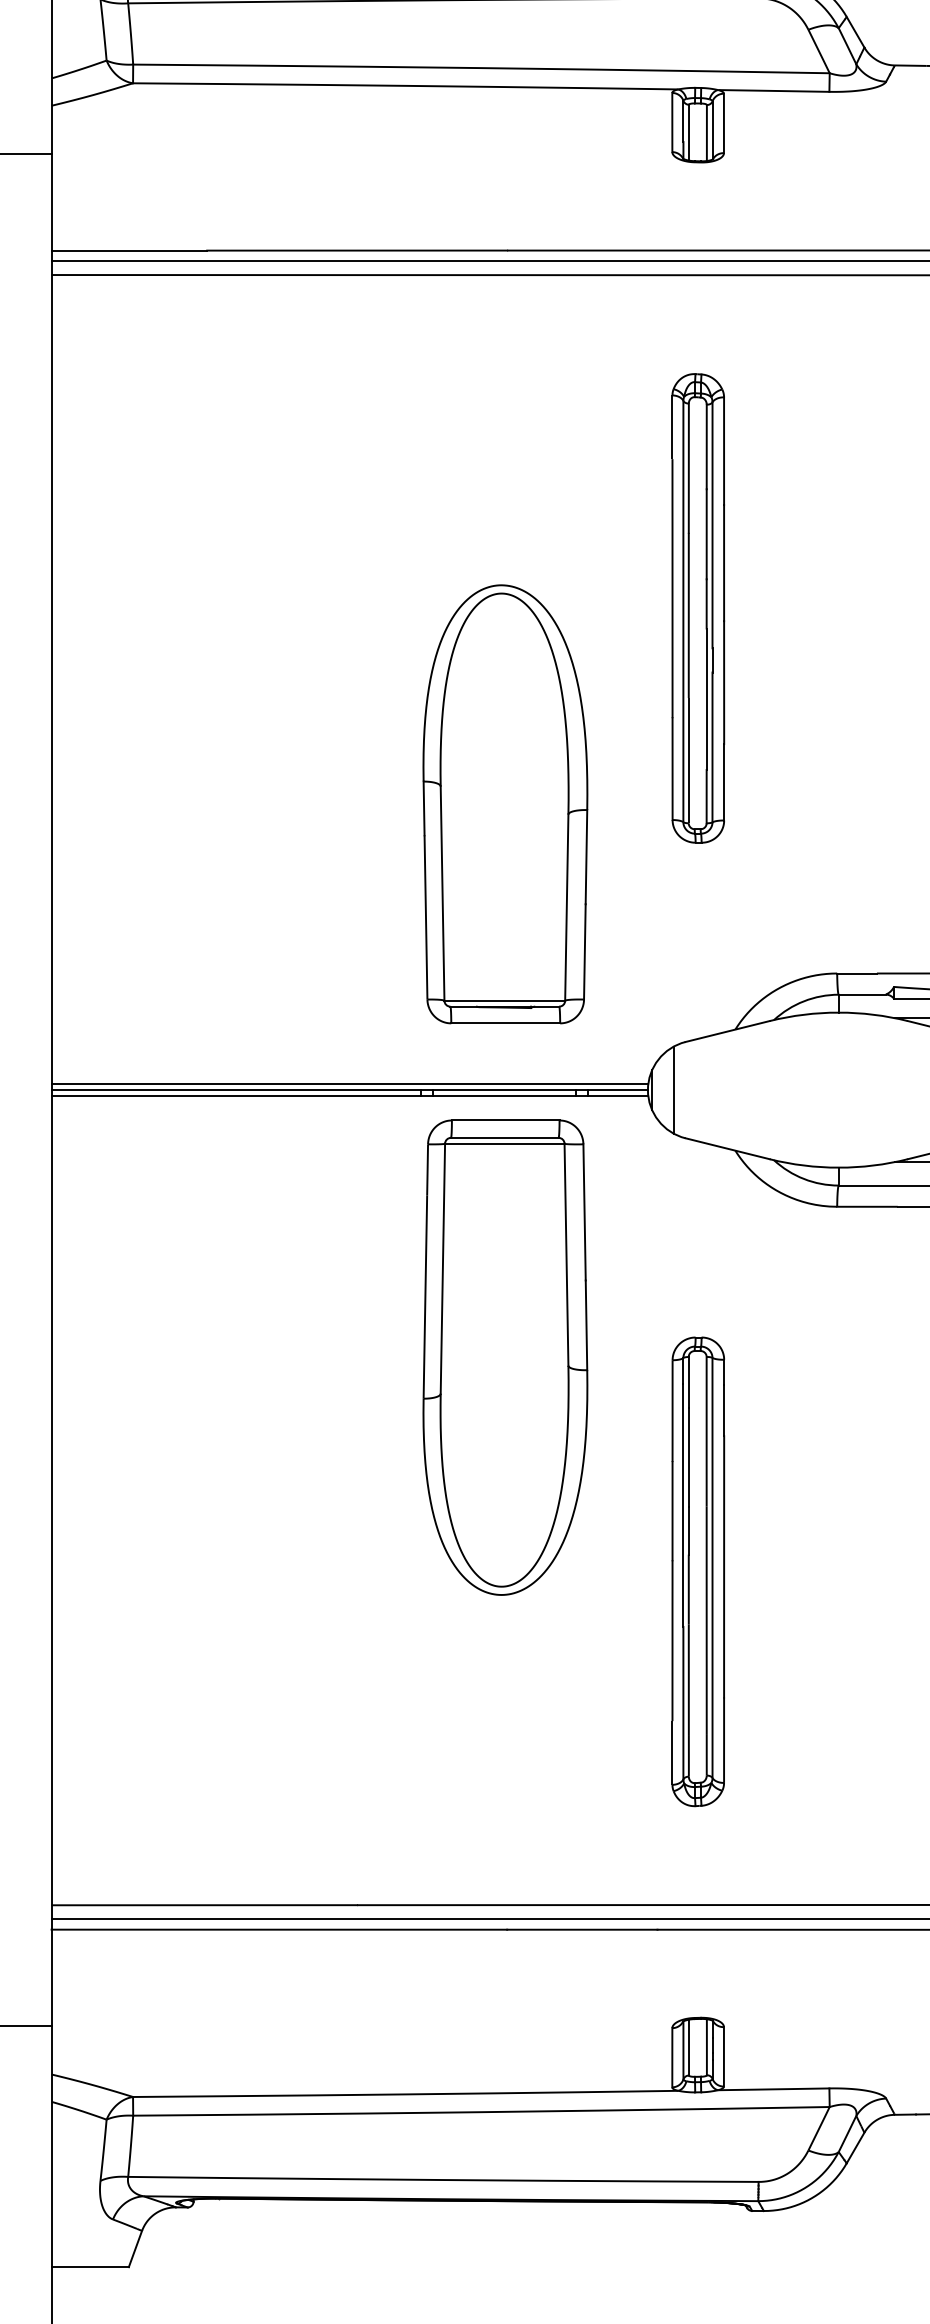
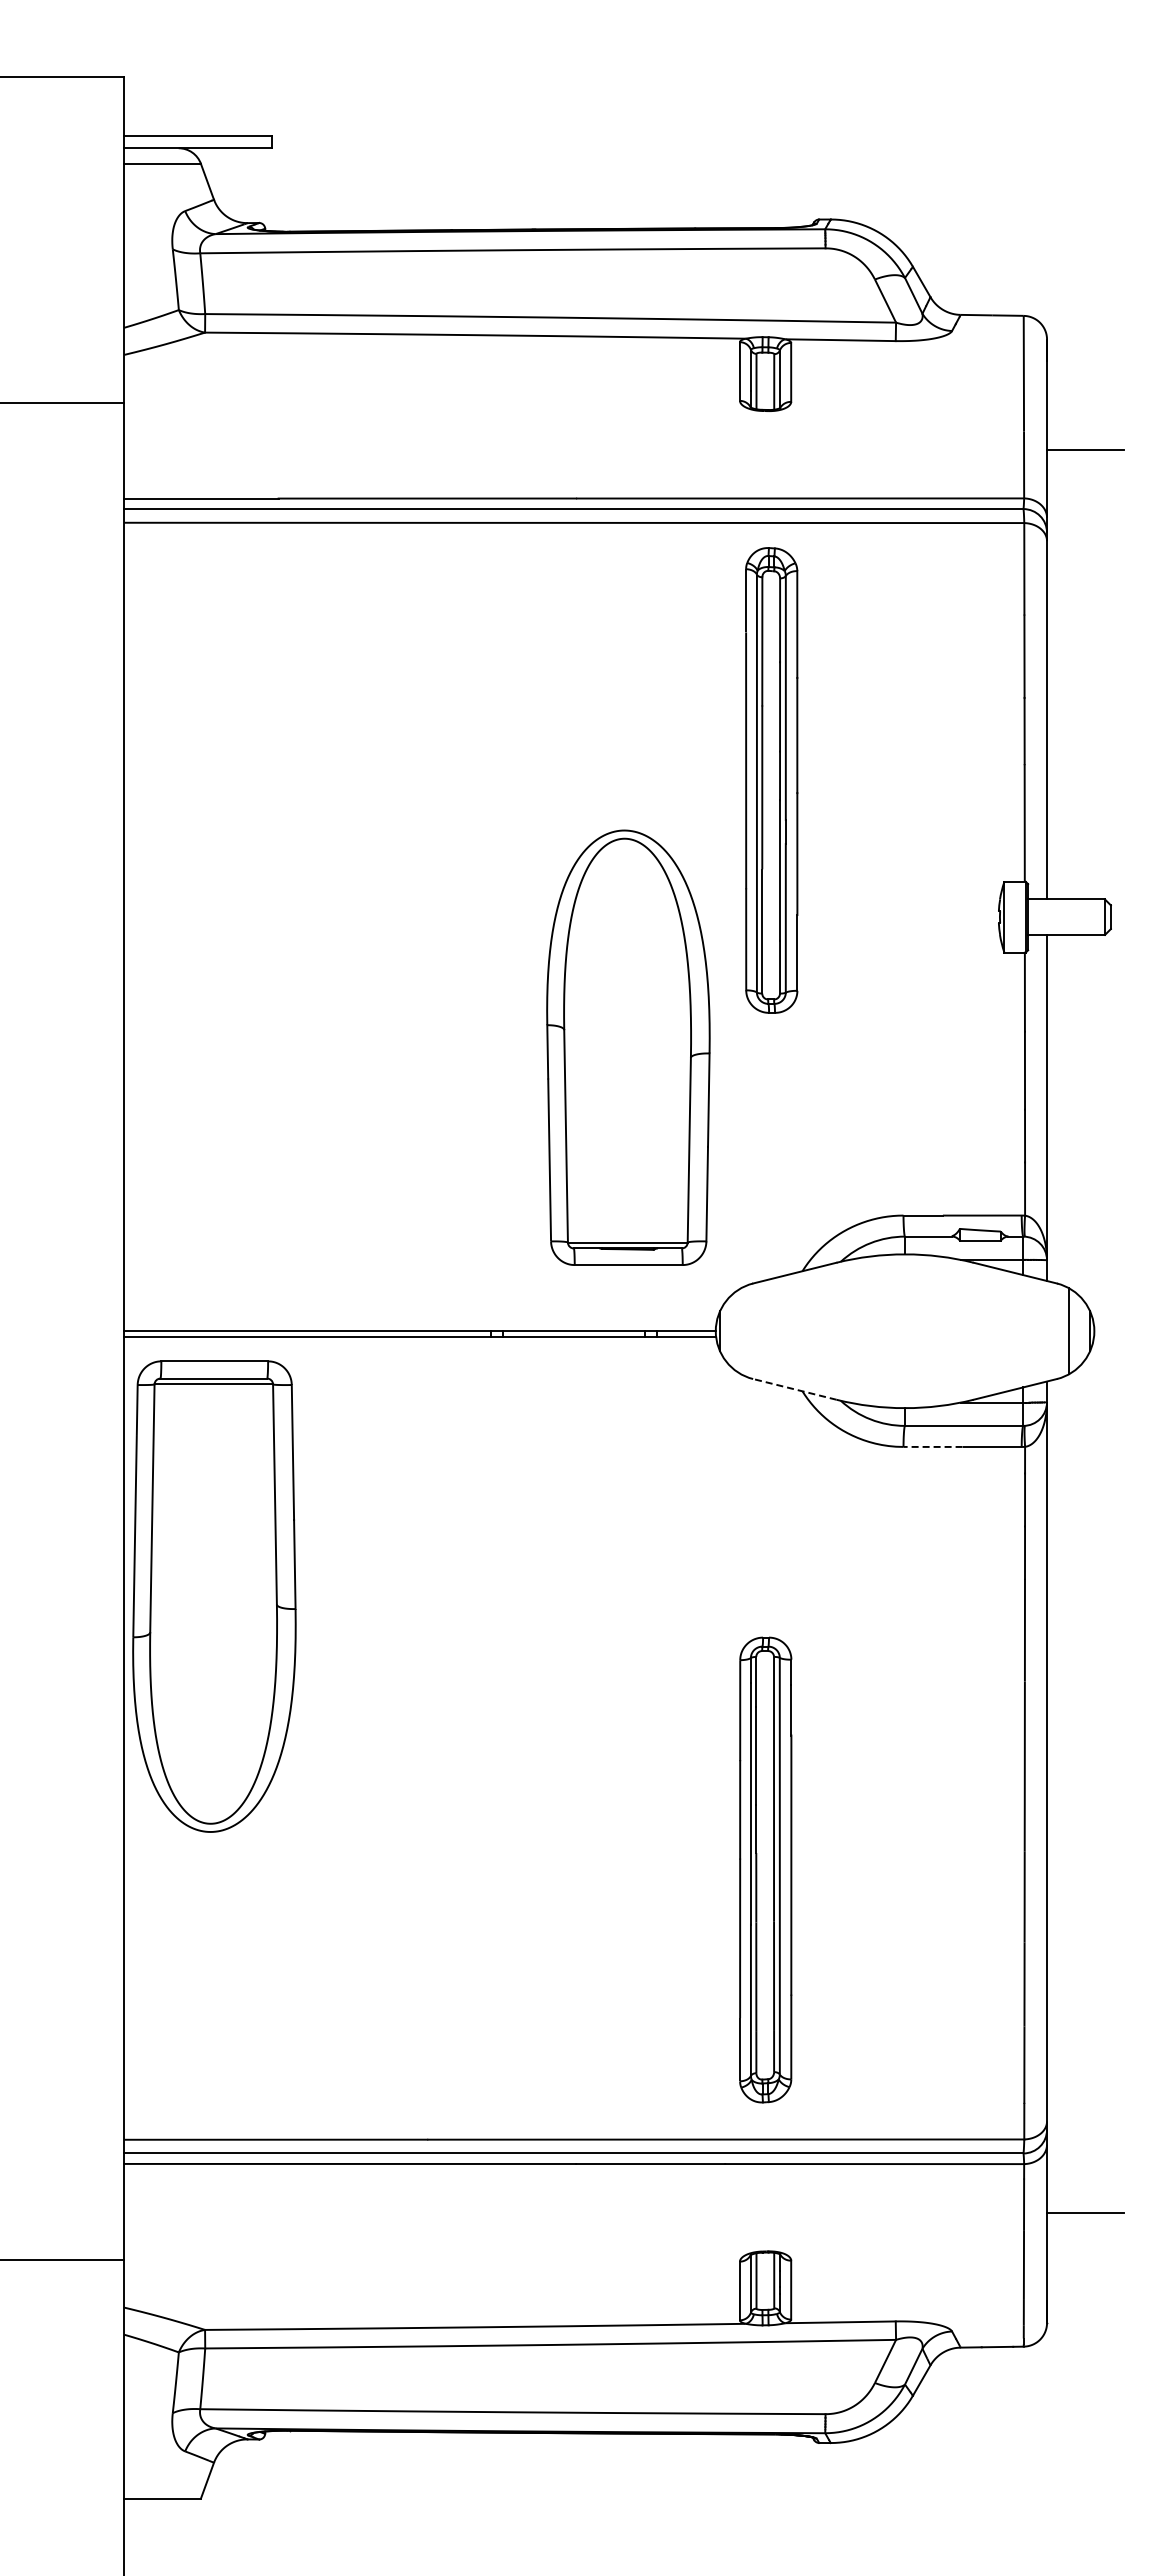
part: (698, 608) -> (771, 780), moved
part: (505, 804) -> (628, 1047), moved
line: (350, 1084) -> (420, 1325), removed
line: (673, 1090) -> (741, 1331), removed
line: (727, 1148) -> (794, 1389), solid -> dashed
line: (867, 1206) -> (933, 1446), solid -> dashed
part: (505, 1357) -> (214, 1596), moved
part: (698, 1571) -> (765, 1869), moved

